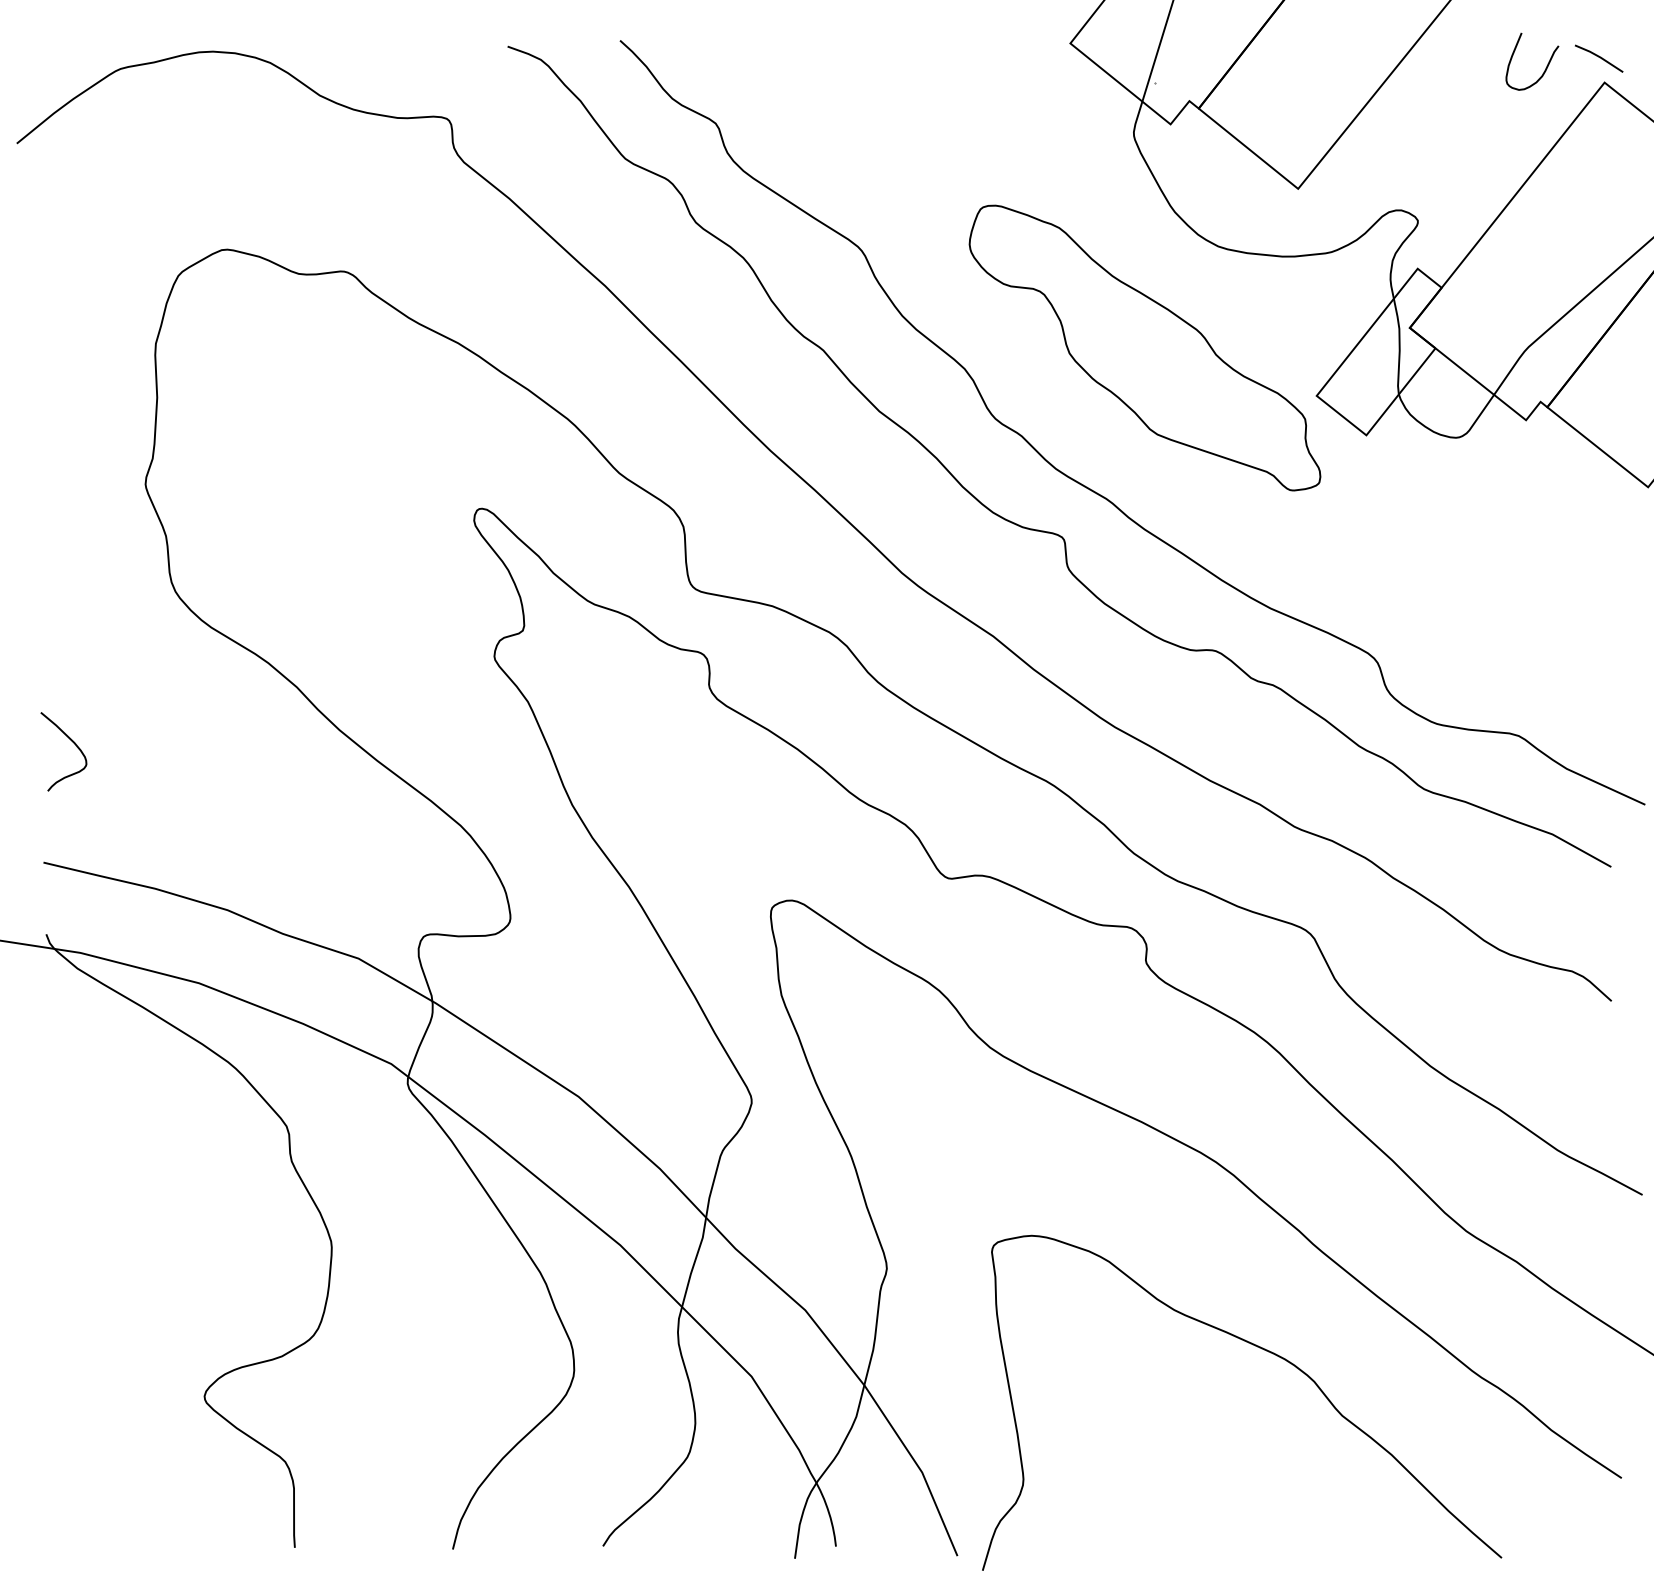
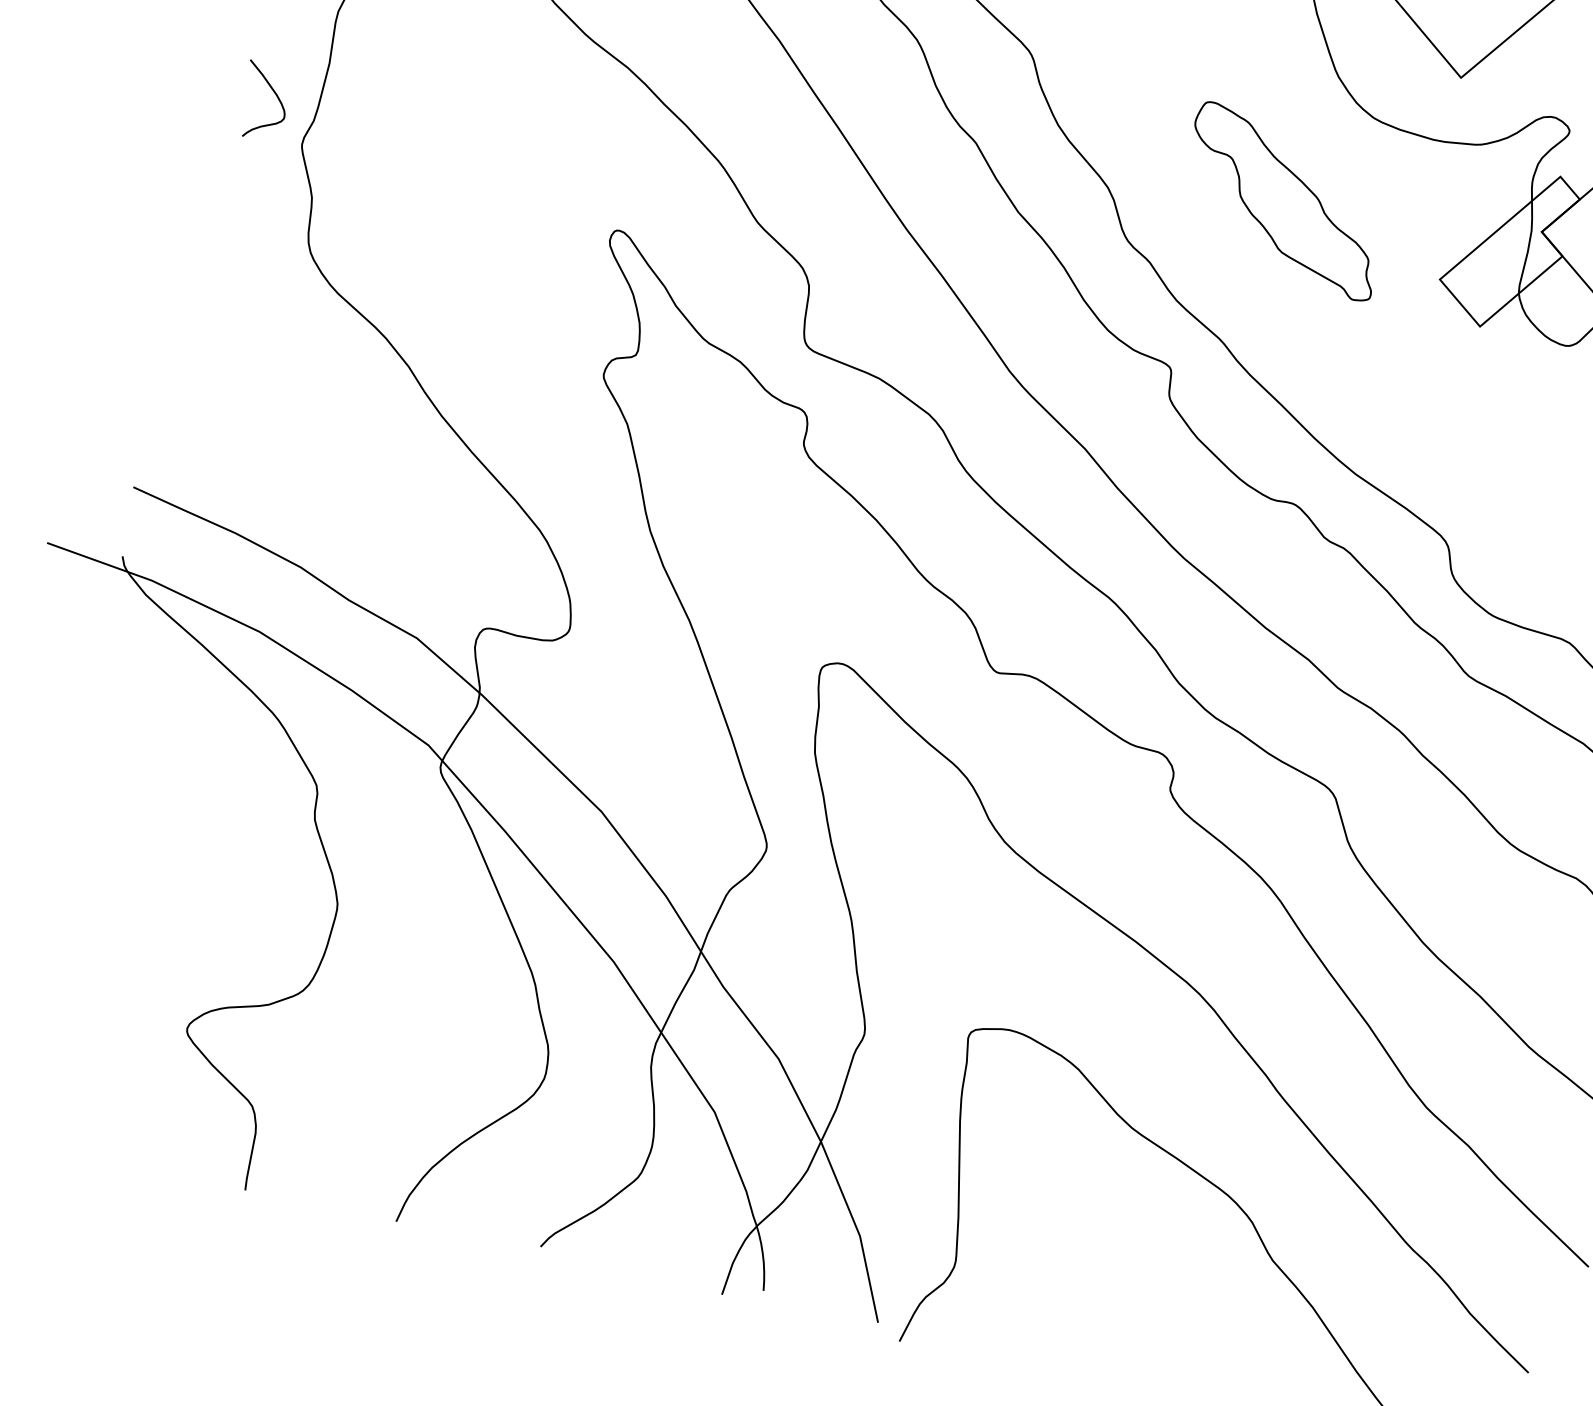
part: (1144, 347) -> (1284, 200), size x0.6
curve: (72, 742) -> (275, 94), moved

